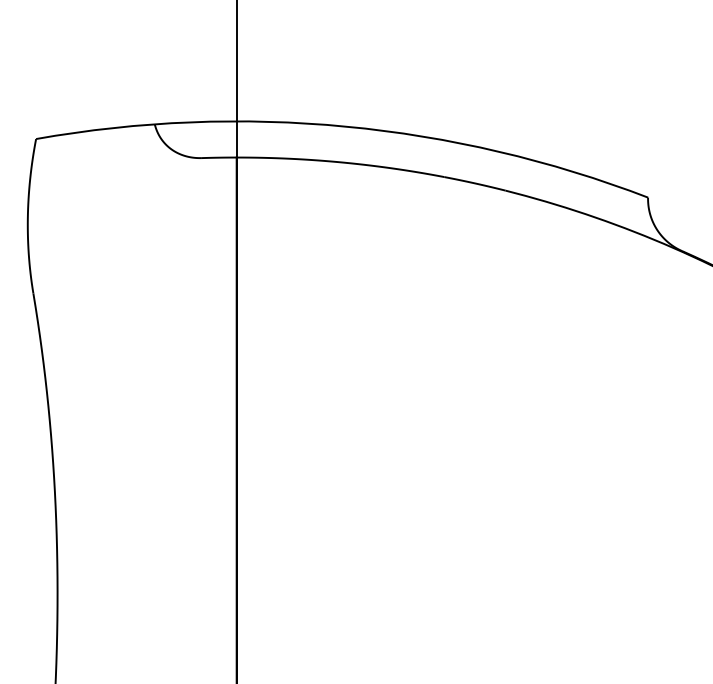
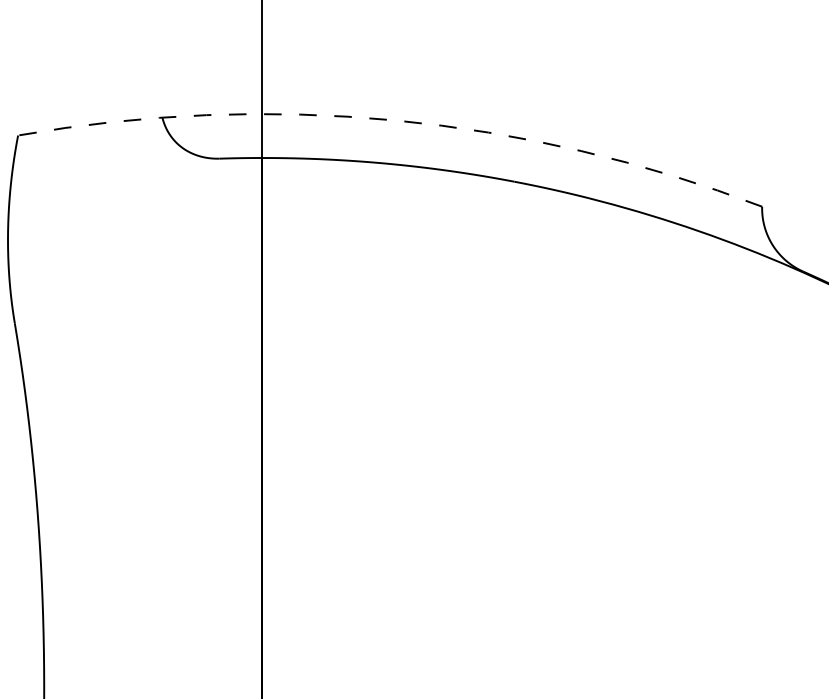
arc: (346, 126) -> (395, 120), solid -> dashed

